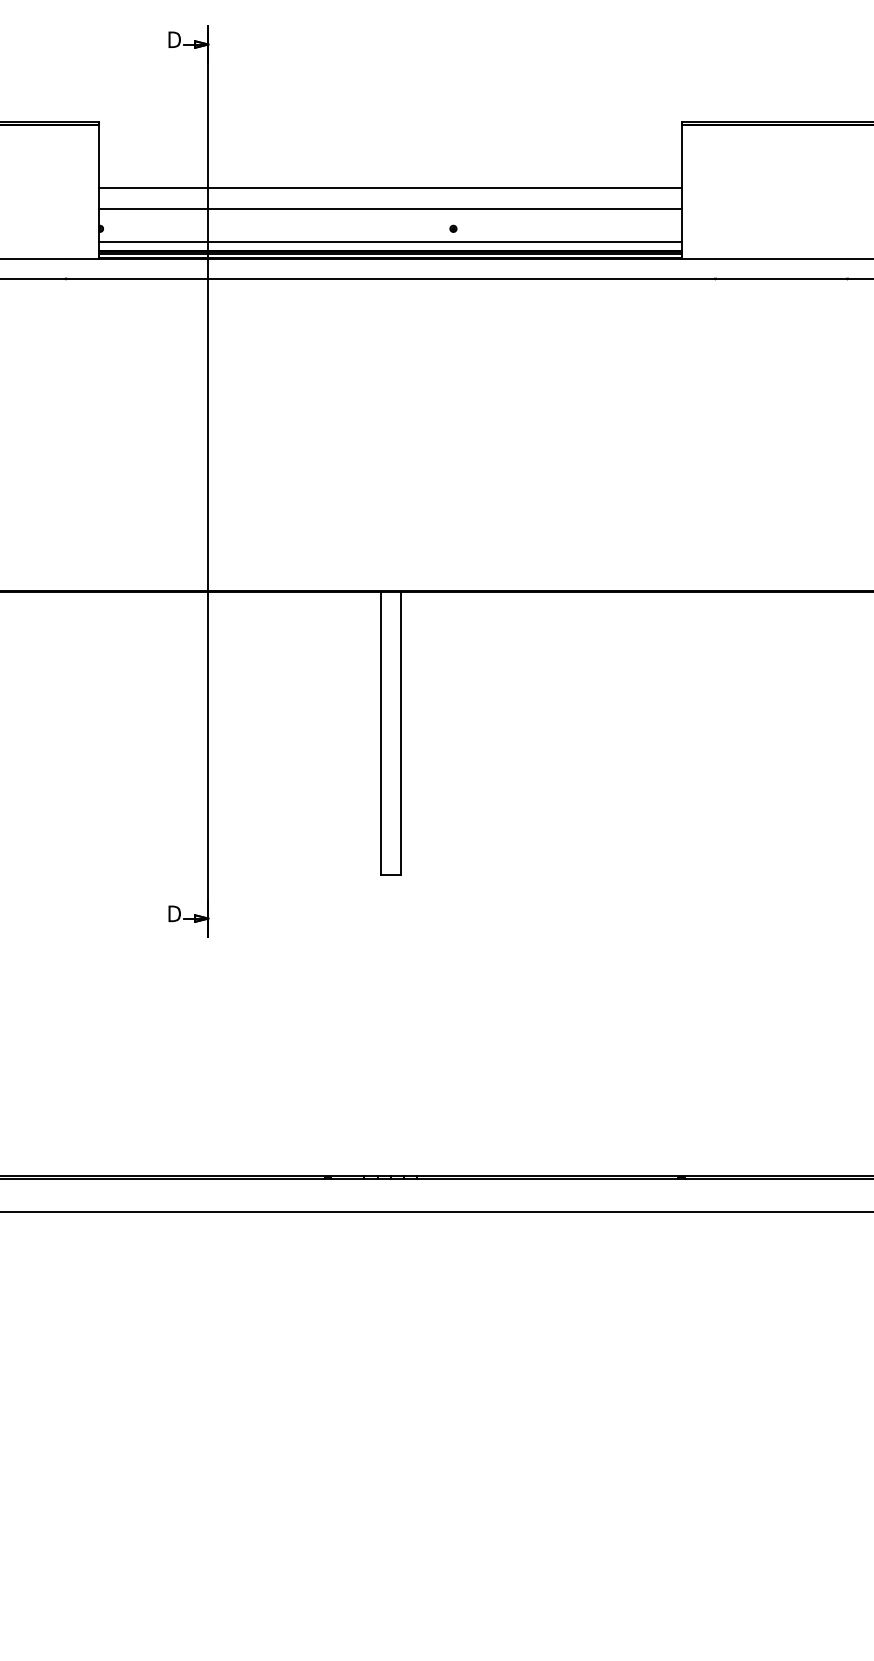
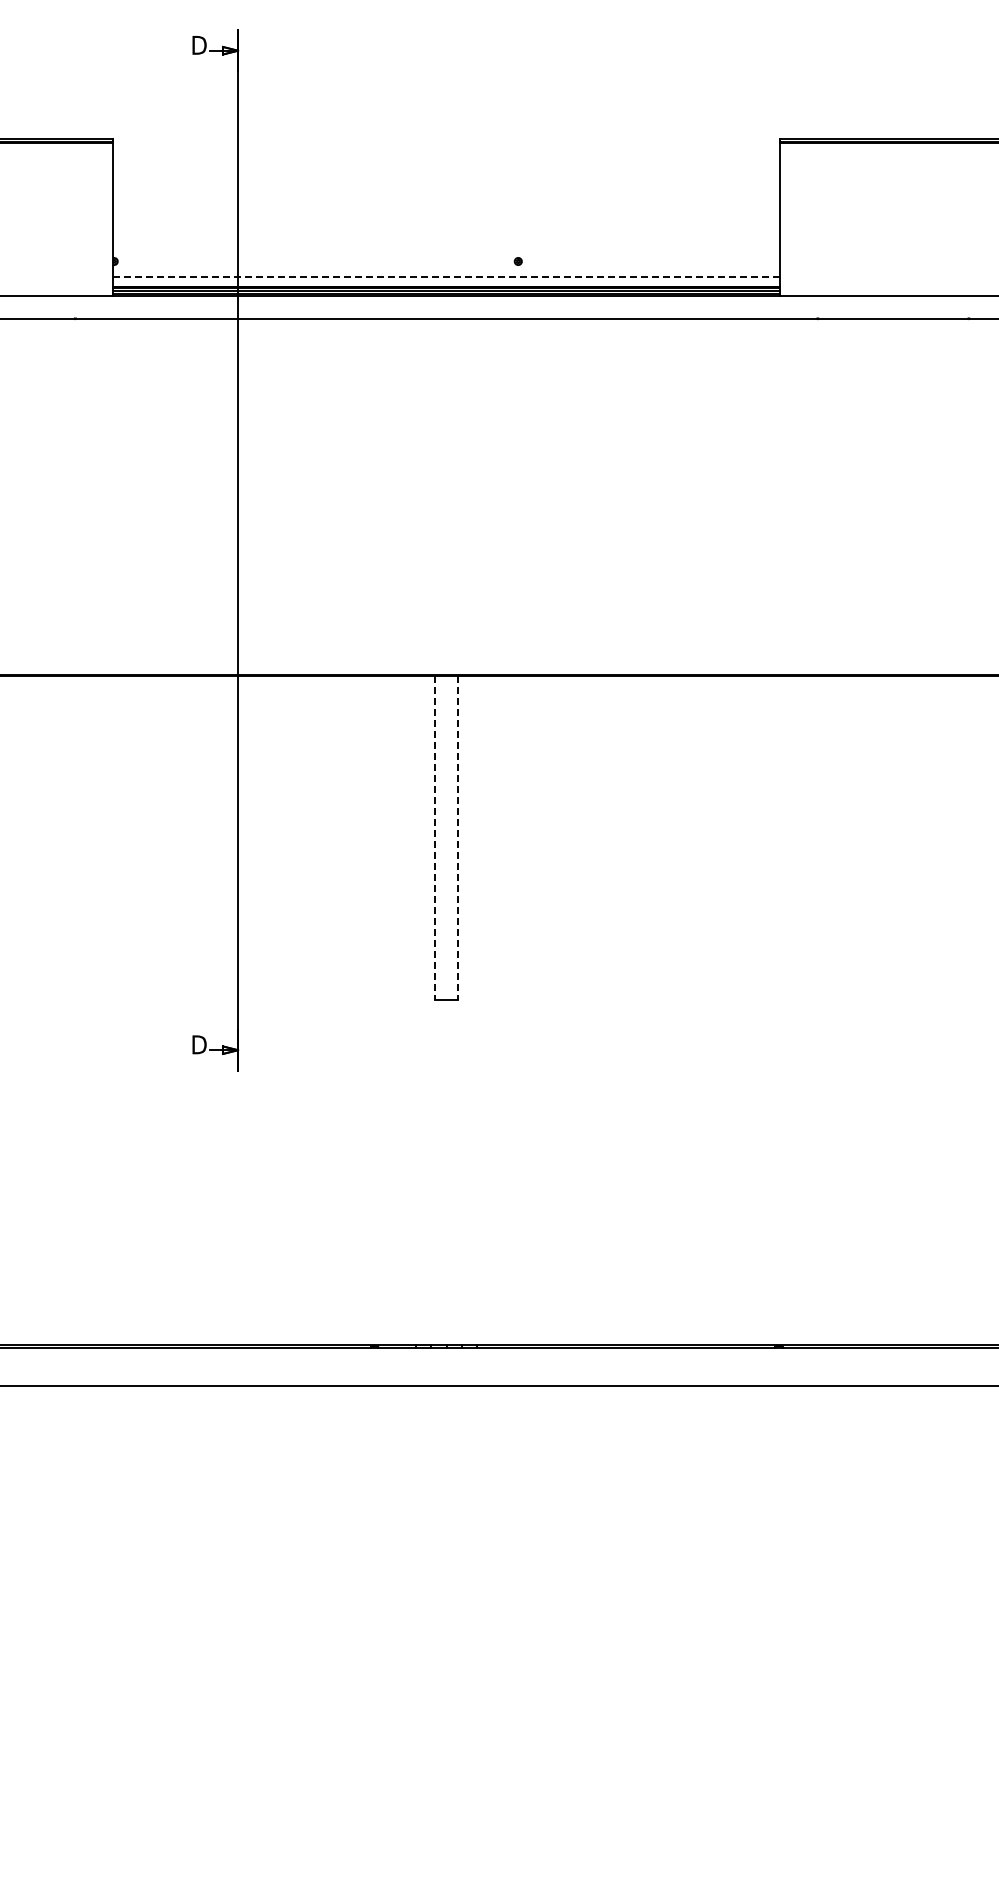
line: (390, 188) -> (446, 215), removed
line: (390, 208) -> (446, 238), removed
line: (391, 241) -> (447, 276), solid -> dashed
line: (381, 733) -> (435, 838), solid -> dashed
line: (400, 733) -> (457, 838), solid -> dashed

